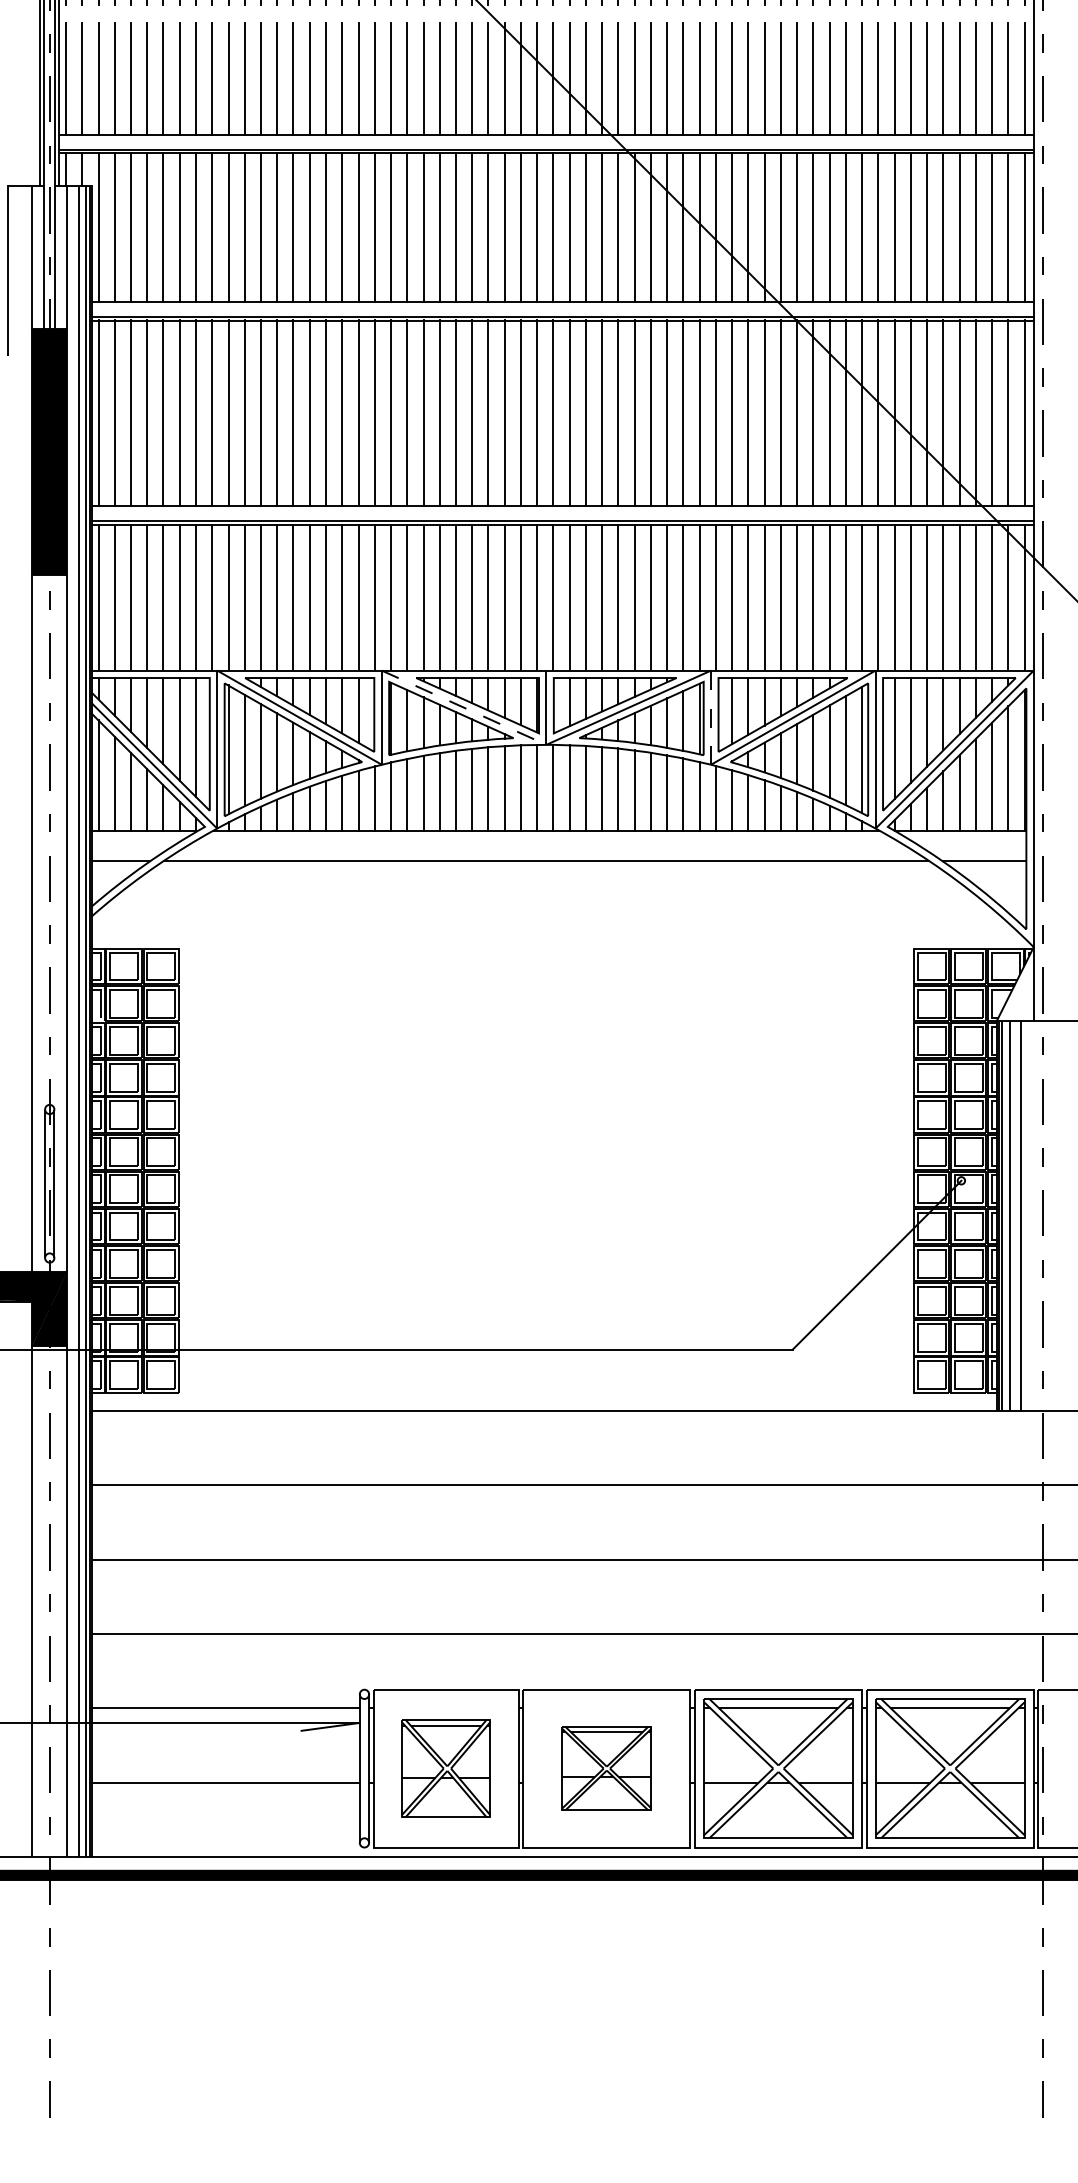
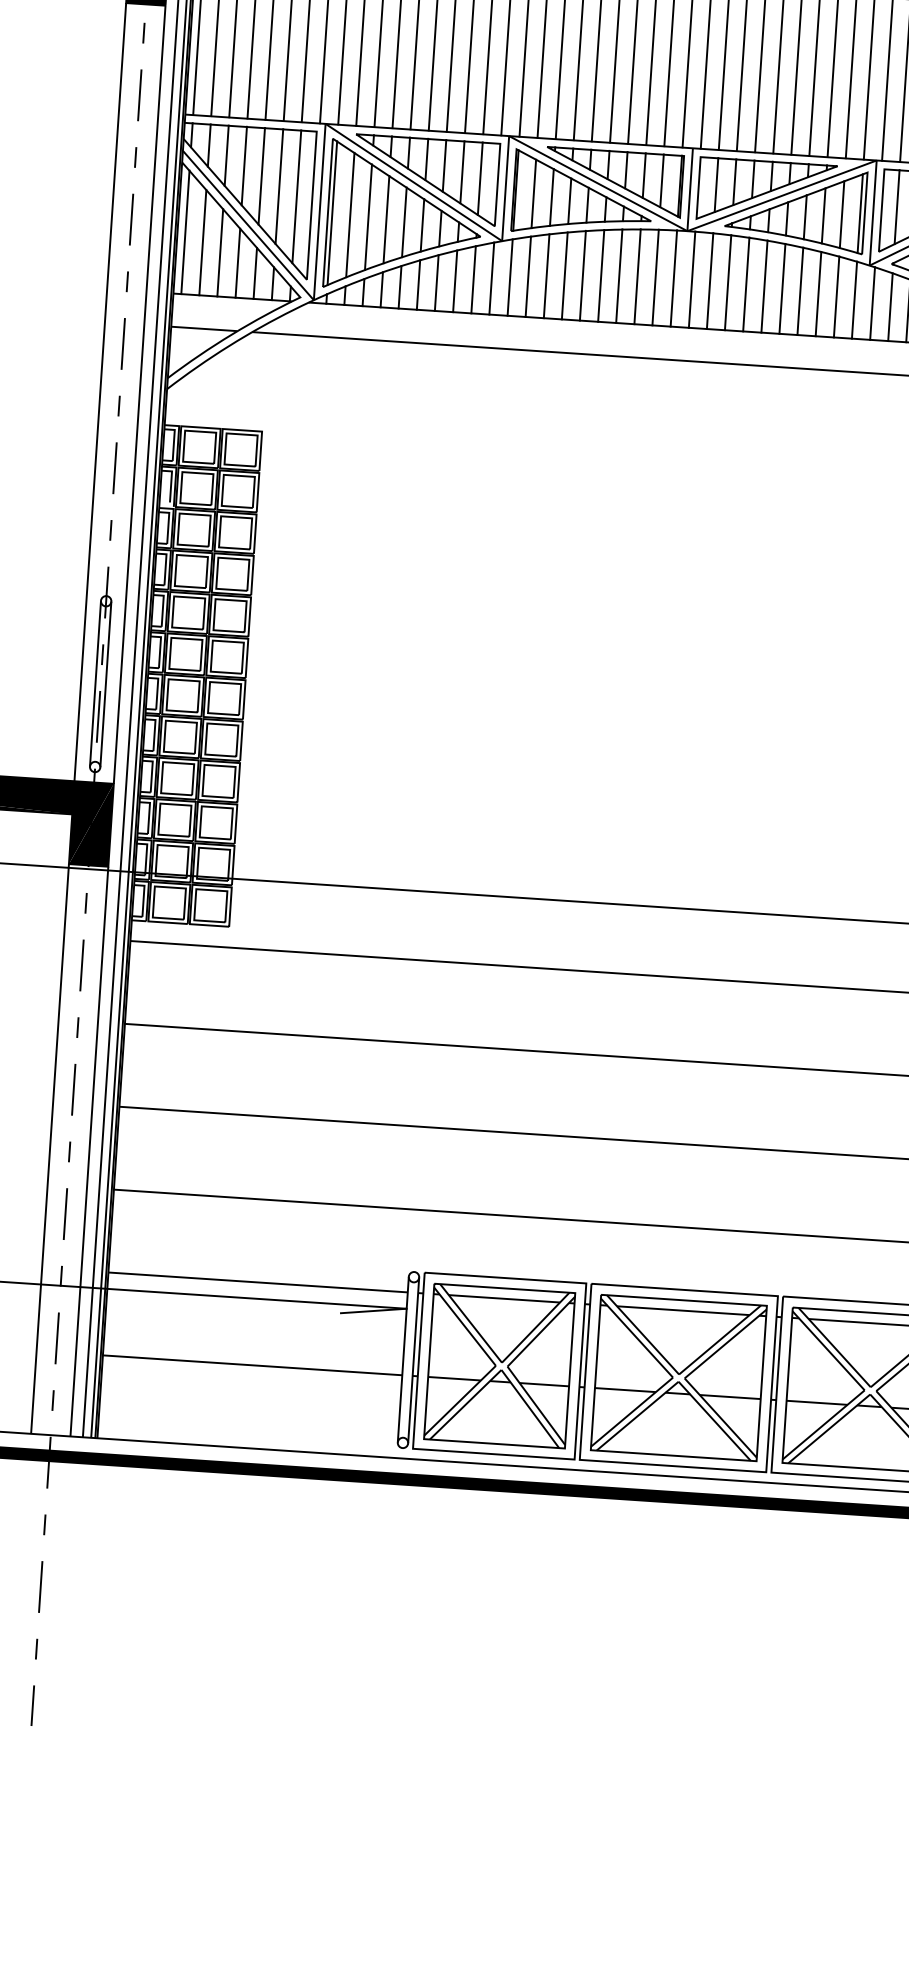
line: (464, 707) -> (598, 183), dashed -> solid
line: (711, 717) -> (873, 212), dashed -> solid
part: (445, 1768) -> (498, 1365), size x1.43
part: (606, 1768) -> (678, 1377), size x1.67

